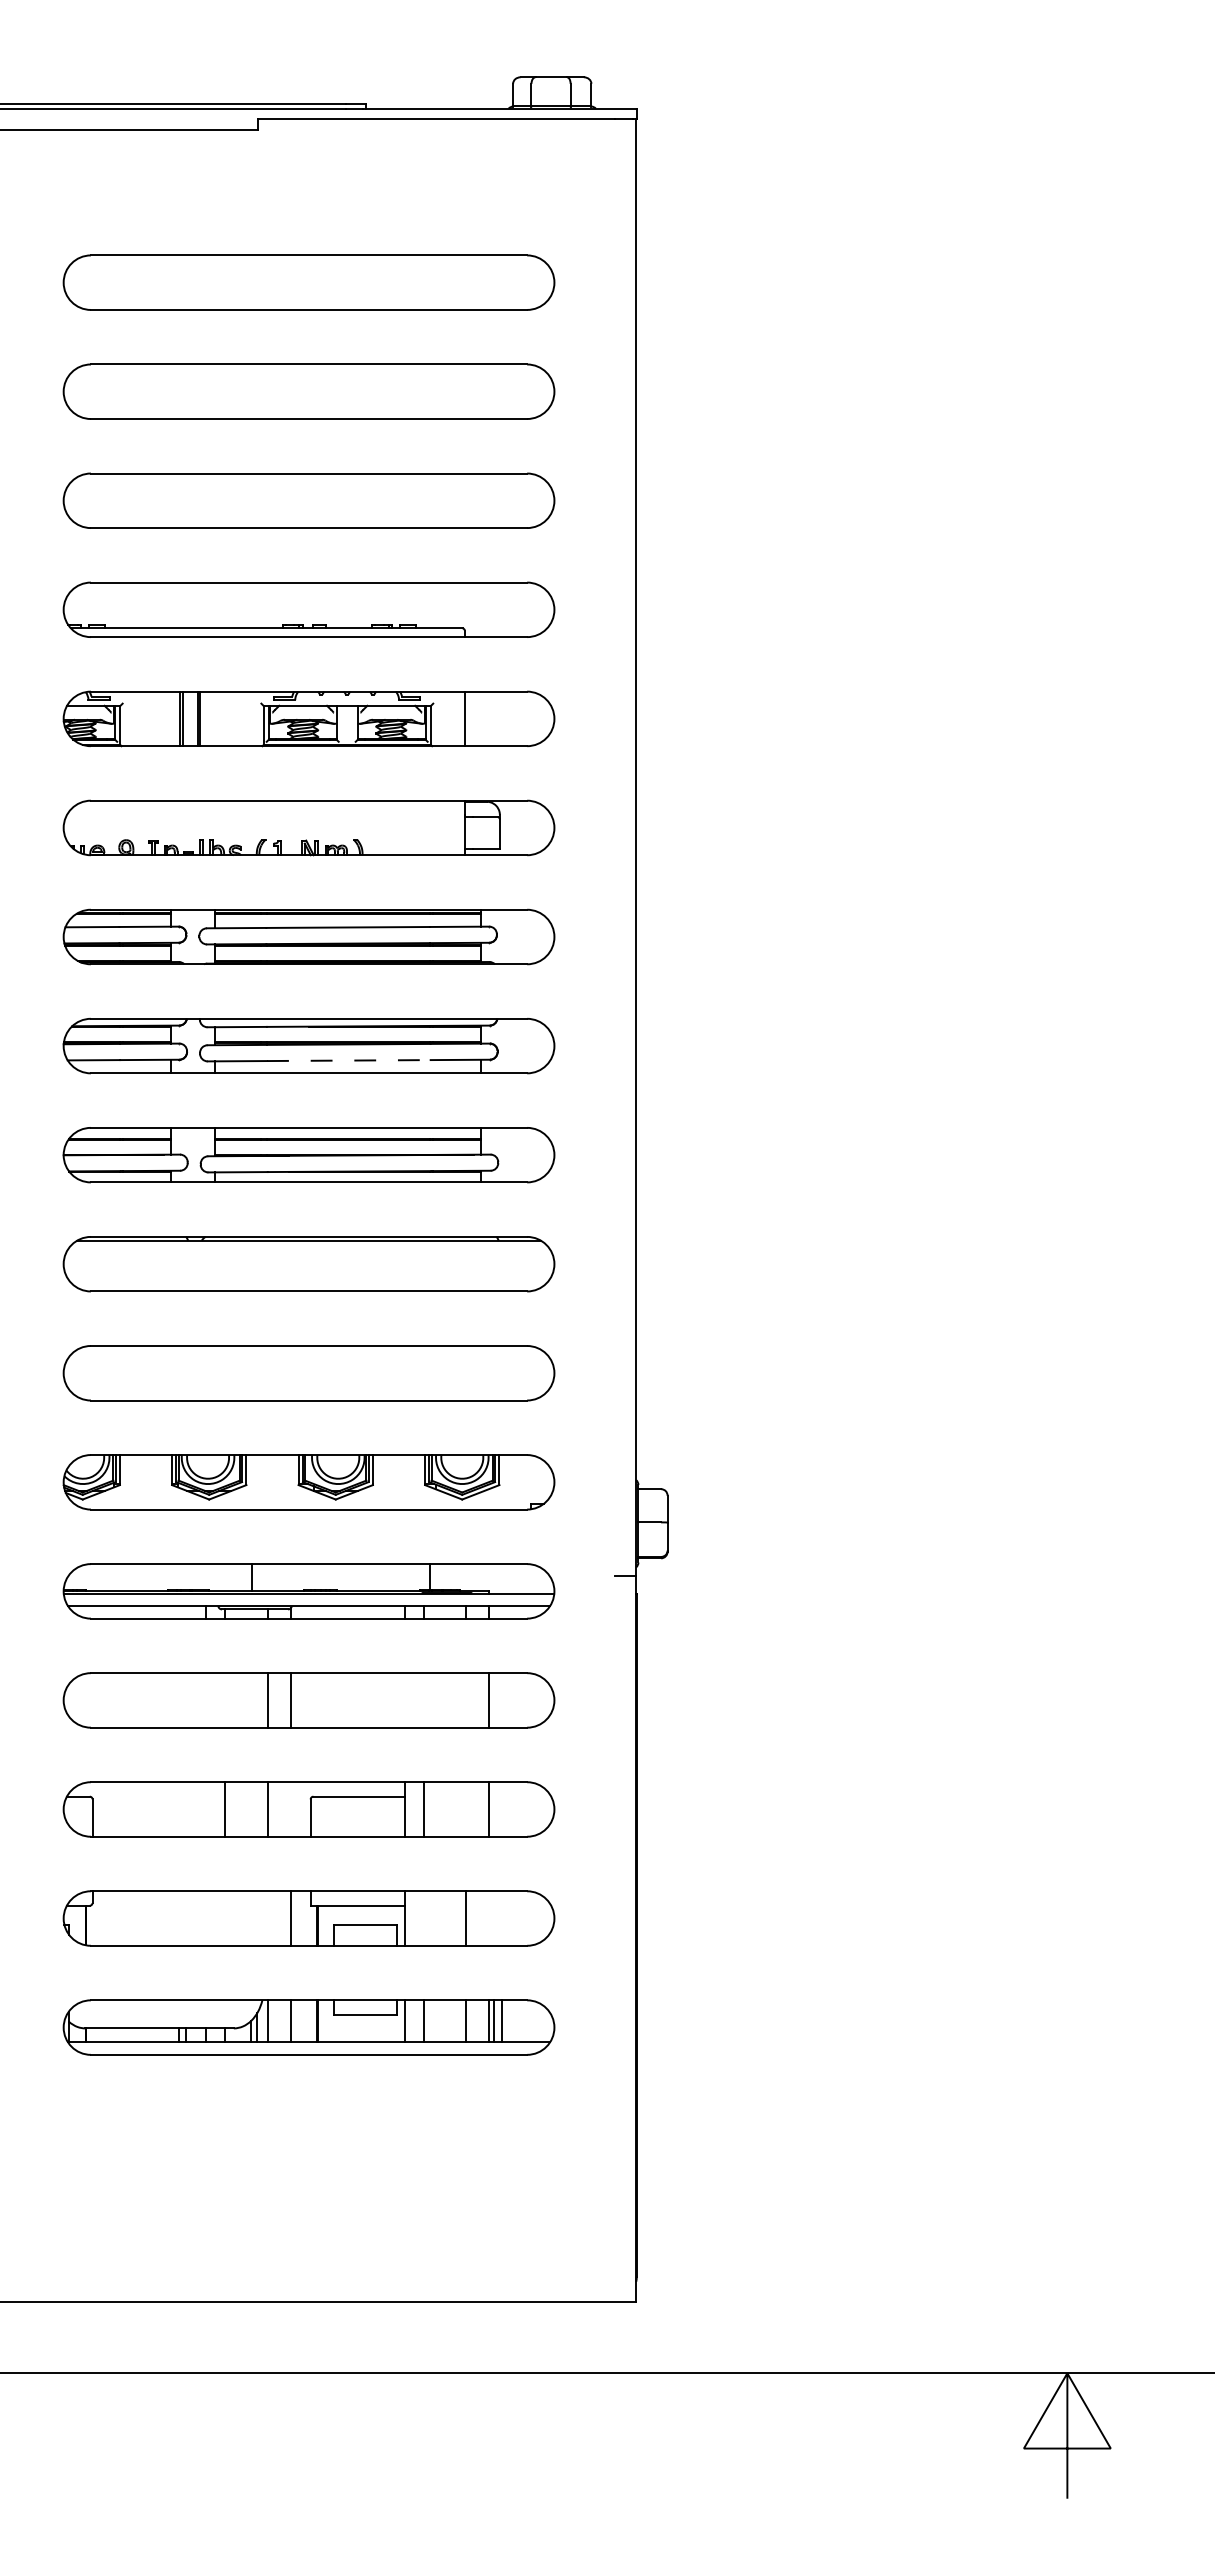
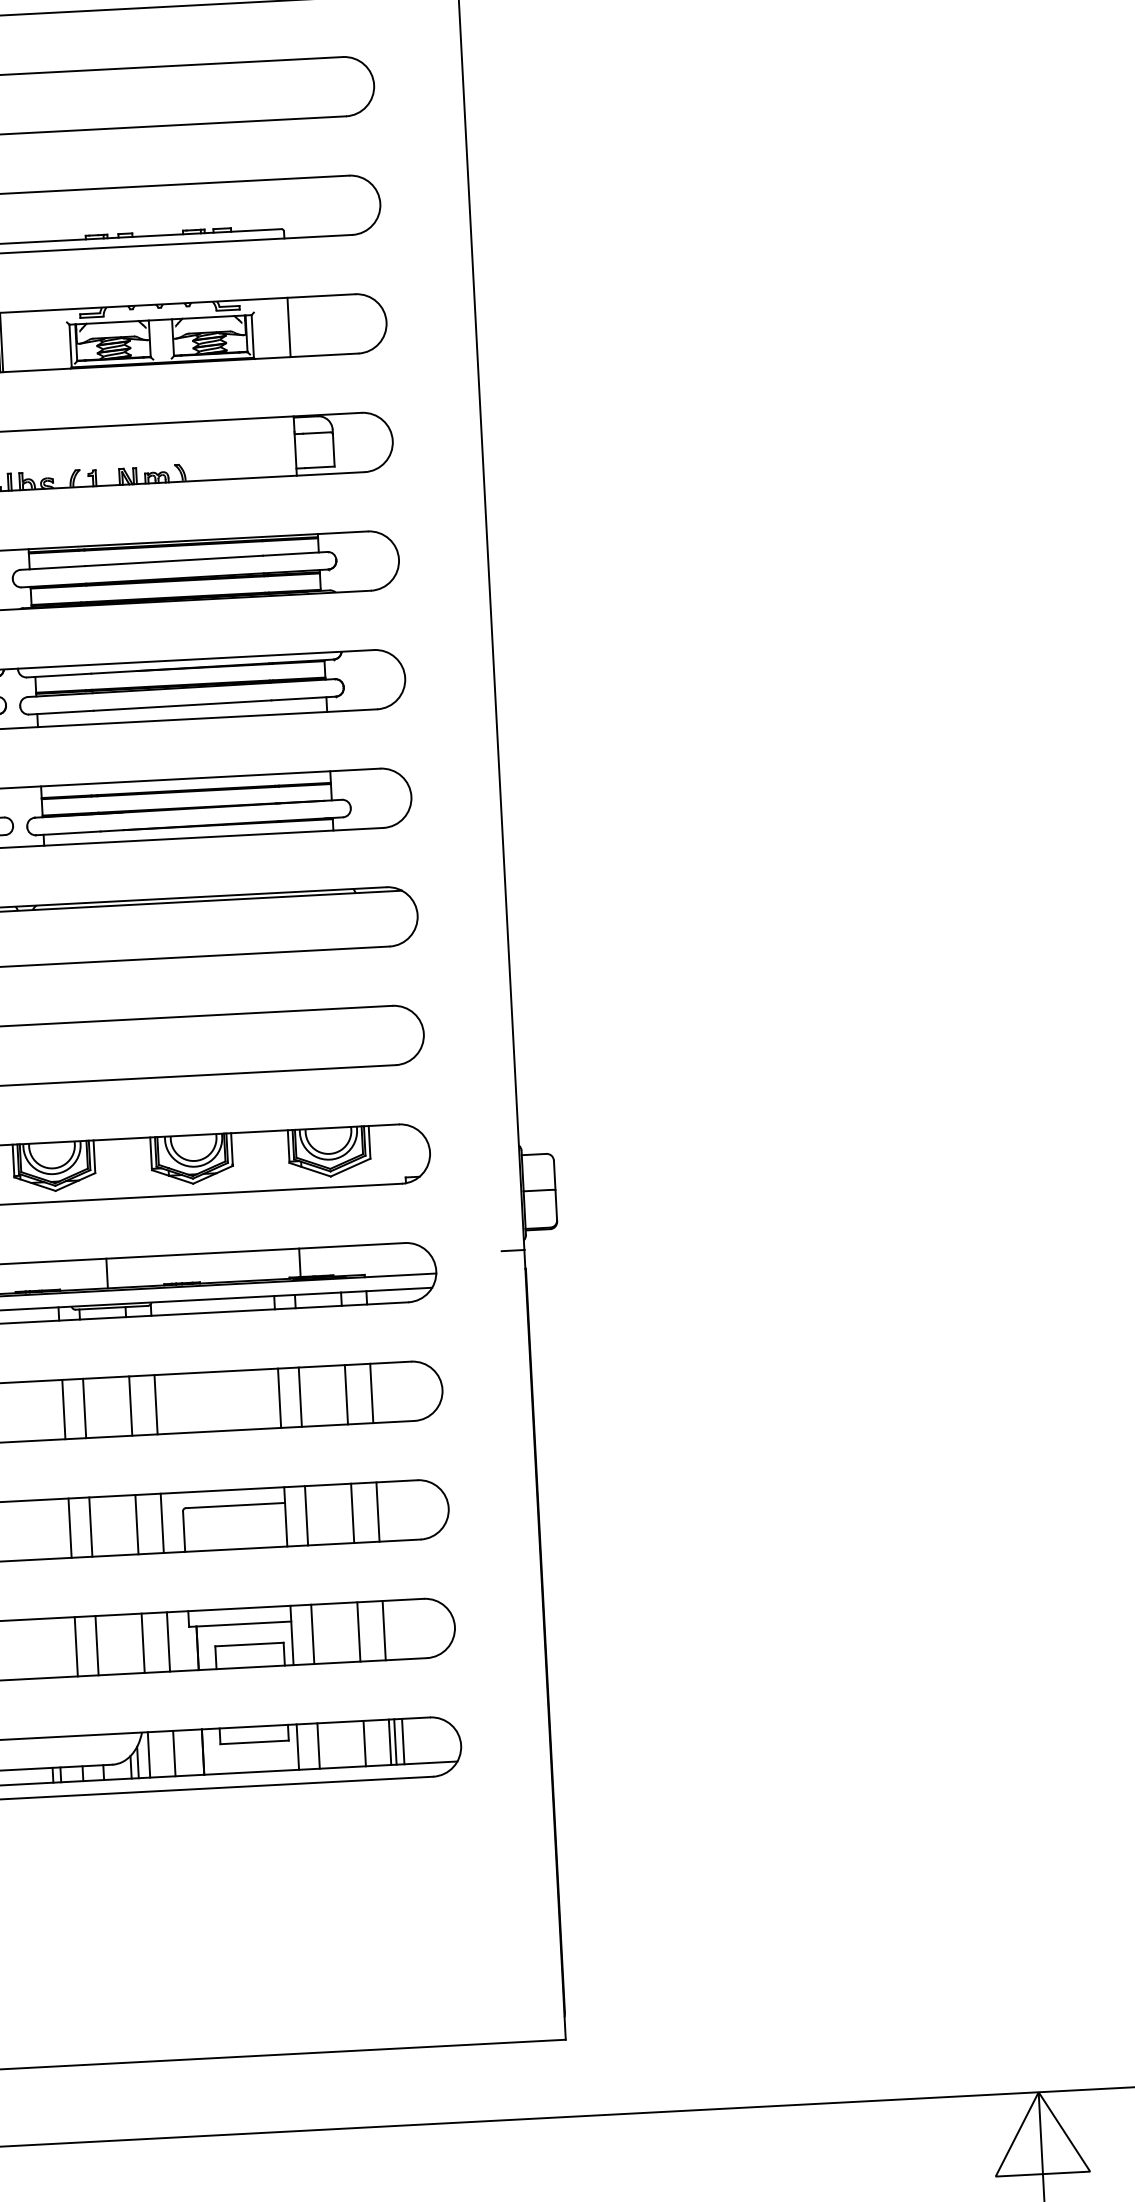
line: (348, 1060) -> (182, 705), dashed -> solid
line: (206, 1700) -> (64, 1409), added
line: (225, 1700) -> (84, 1408), added
line: (404, 1700) -> (279, 1398), added
line: (423, 1700) -> (300, 1397), added
line: (466, 1700) -> (346, 1394), added
line: (206, 1809) -> (70, 1528), added
line: (291, 1809) -> (162, 1523), added
line: (466, 1809) -> (353, 1513), added
line: (206, 1918) -> (76, 1646), added
line: (225, 1918) -> (97, 1645), added
line: (267, 1918) -> (142, 1643), added
line: (423, 1918) -> (312, 1634), added
line: (489, 1918) -> (384, 1630), added

